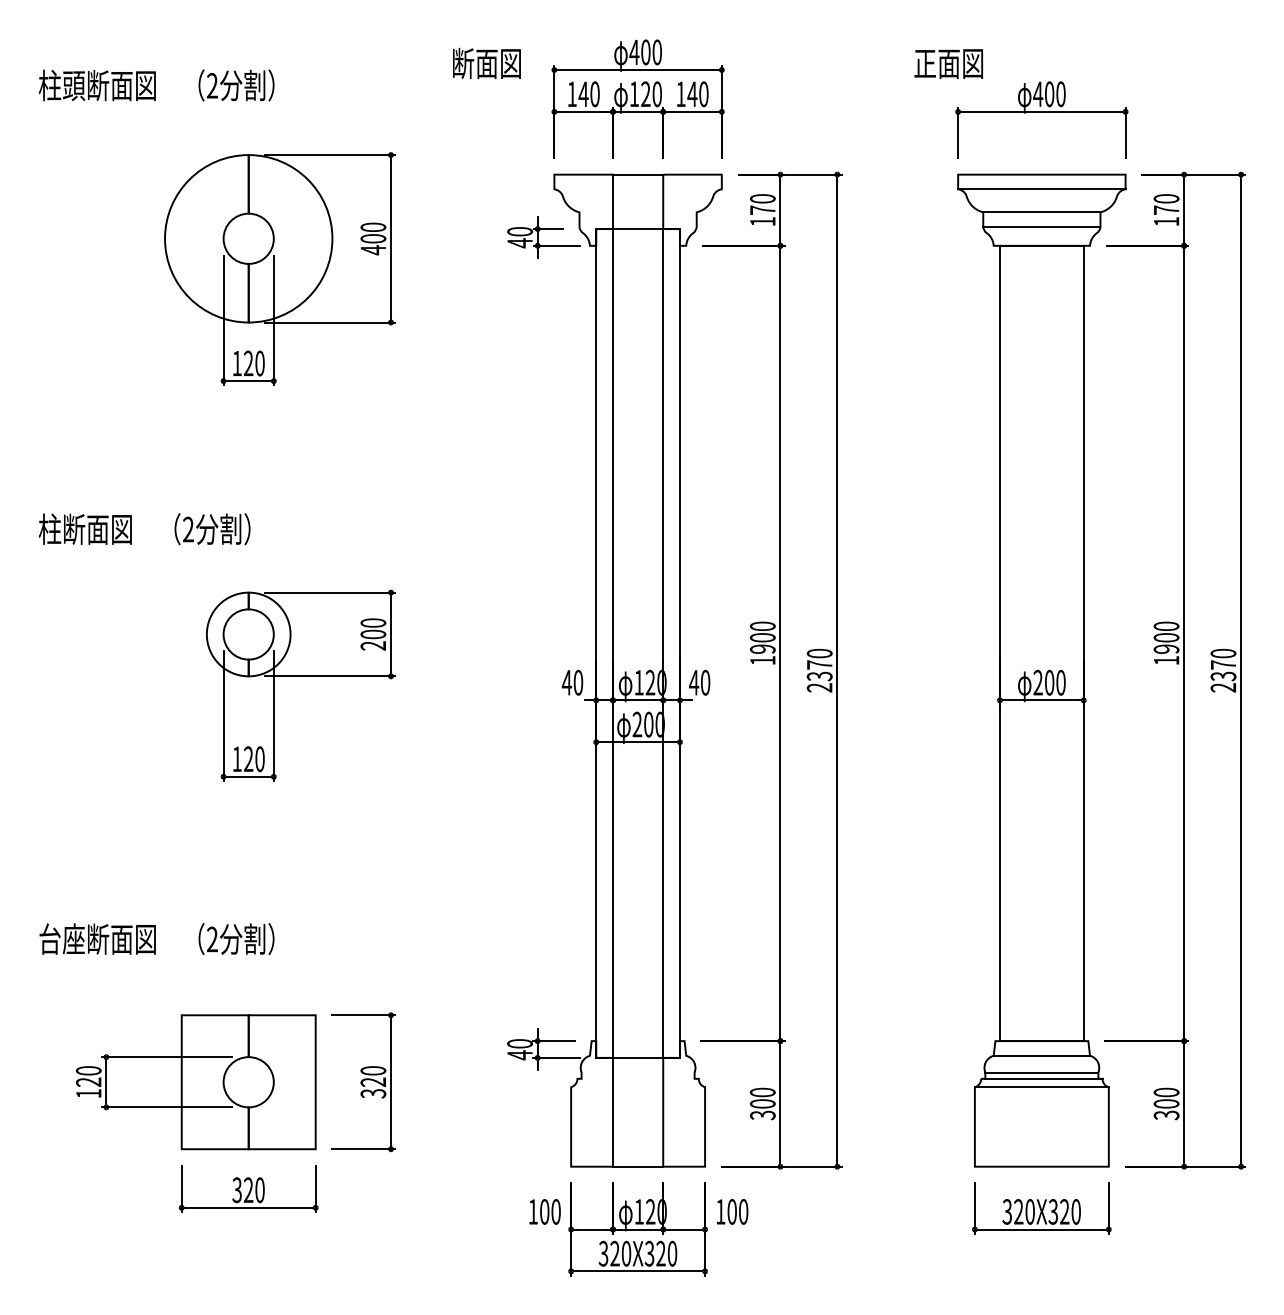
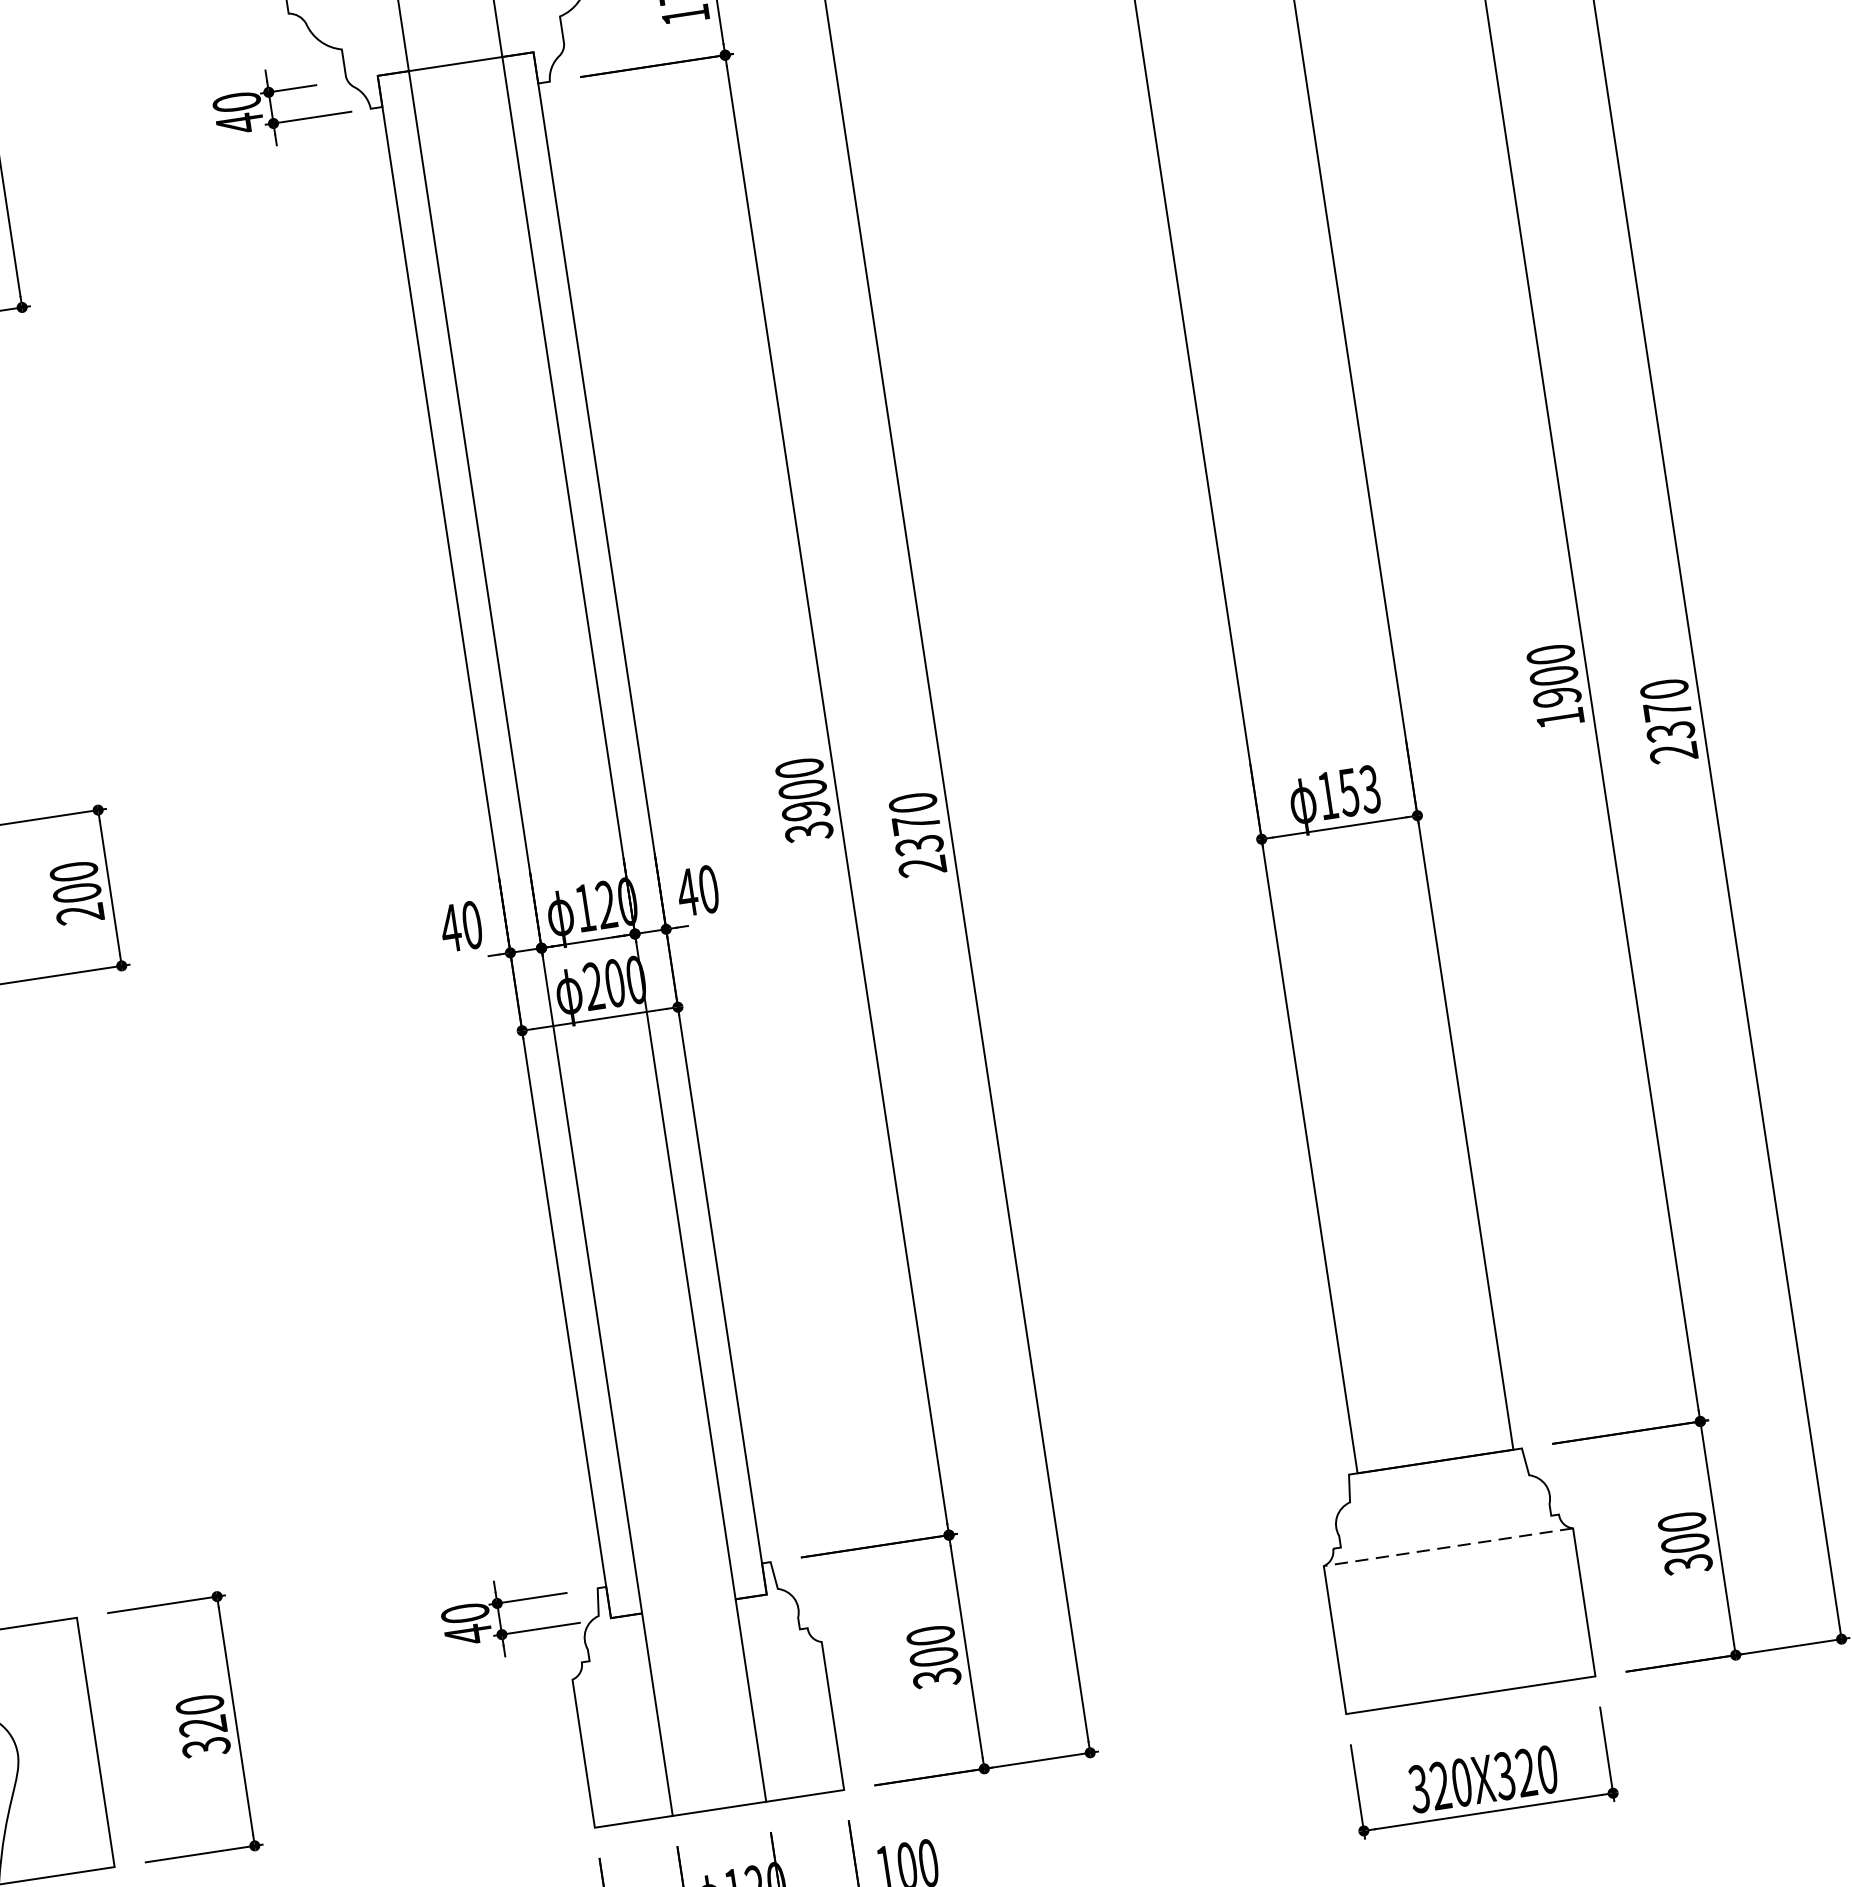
text: (762, 660) -> (808, 831), 1900 -> 3900
text: (1049, 682) -> (1348, 792), 200 -> 153
line: (1041, 1055) -> (1438, 1488), removed
line: (637, 1057) -> (687, 1605), removed
line: (1041, 1072) -> (1443, 1520), removed
line: (1043, 1078) -> (1449, 1530), removed
line: (1041, 1087) -> (1447, 1547), solid -> dashed

